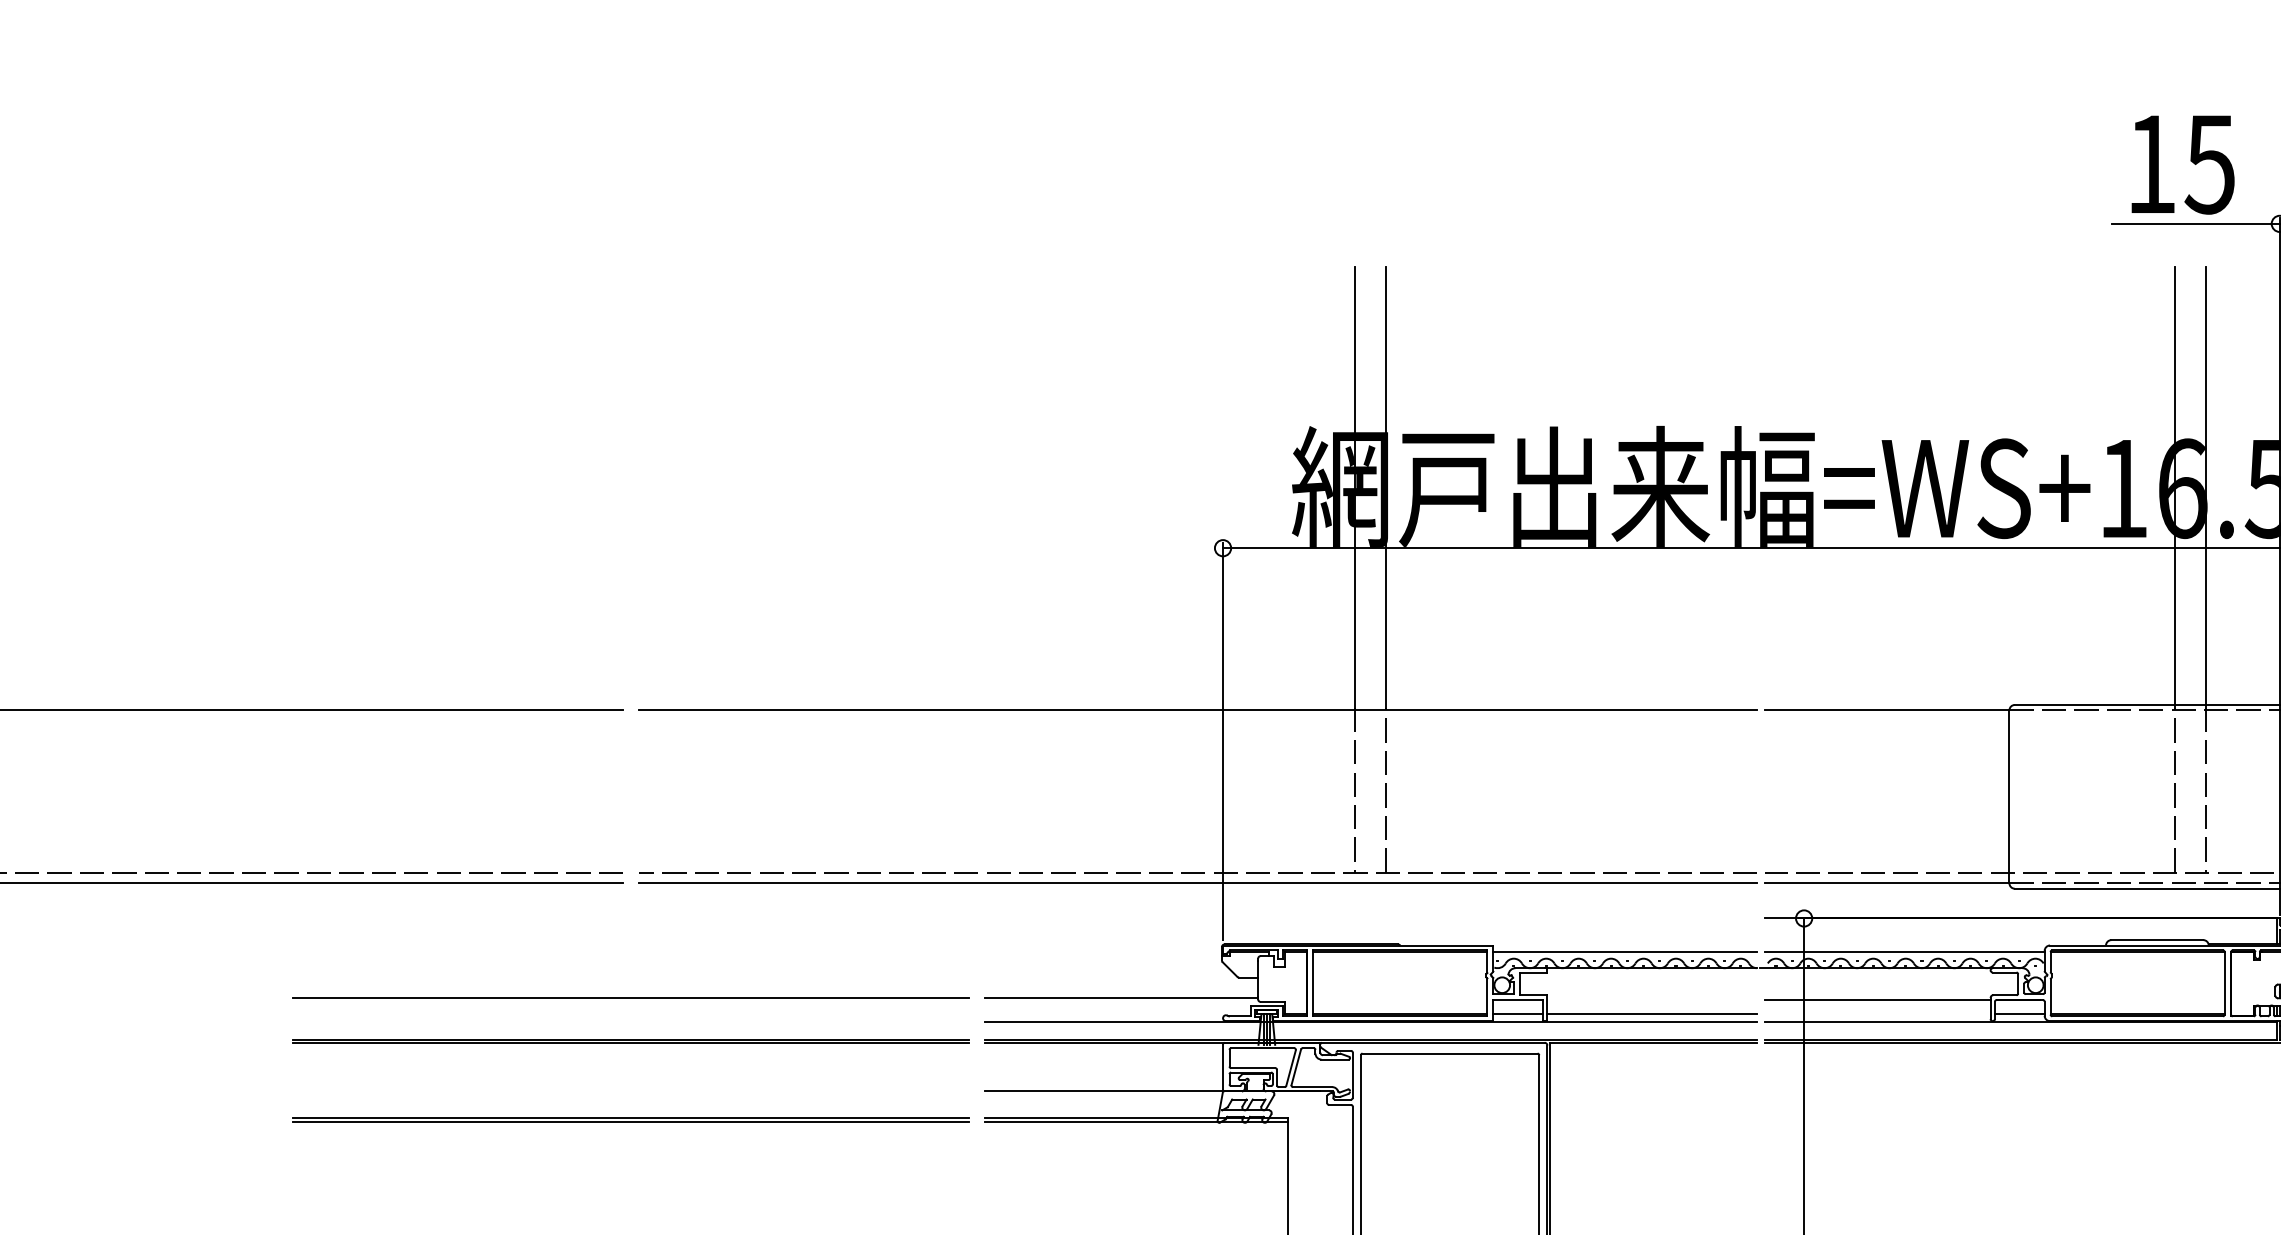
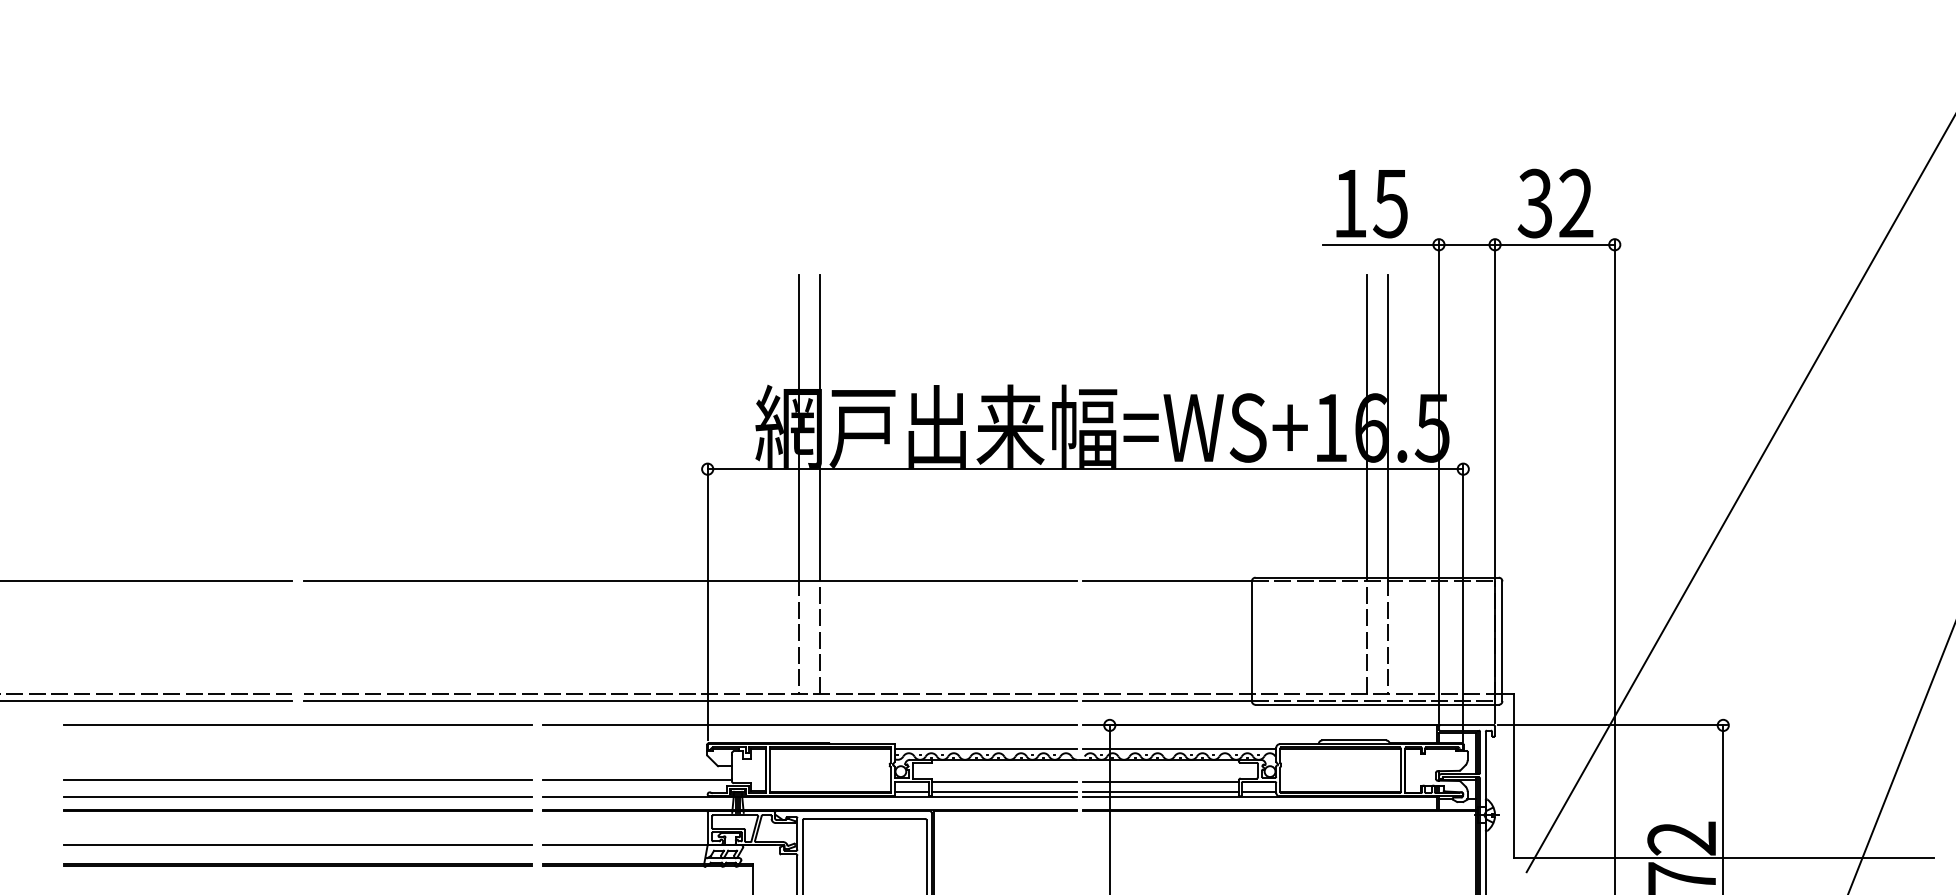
line: (630, 918) -> (297, 725), added
line: (1371, 918) -> (810, 725), added
line: (1651, 999) -> (1004, 781), added
line: (1877, 1013) -> (1160, 791), added
line: (630, 1022) -> (297, 797), added
line: (630, 1090) -> (297, 844), added

